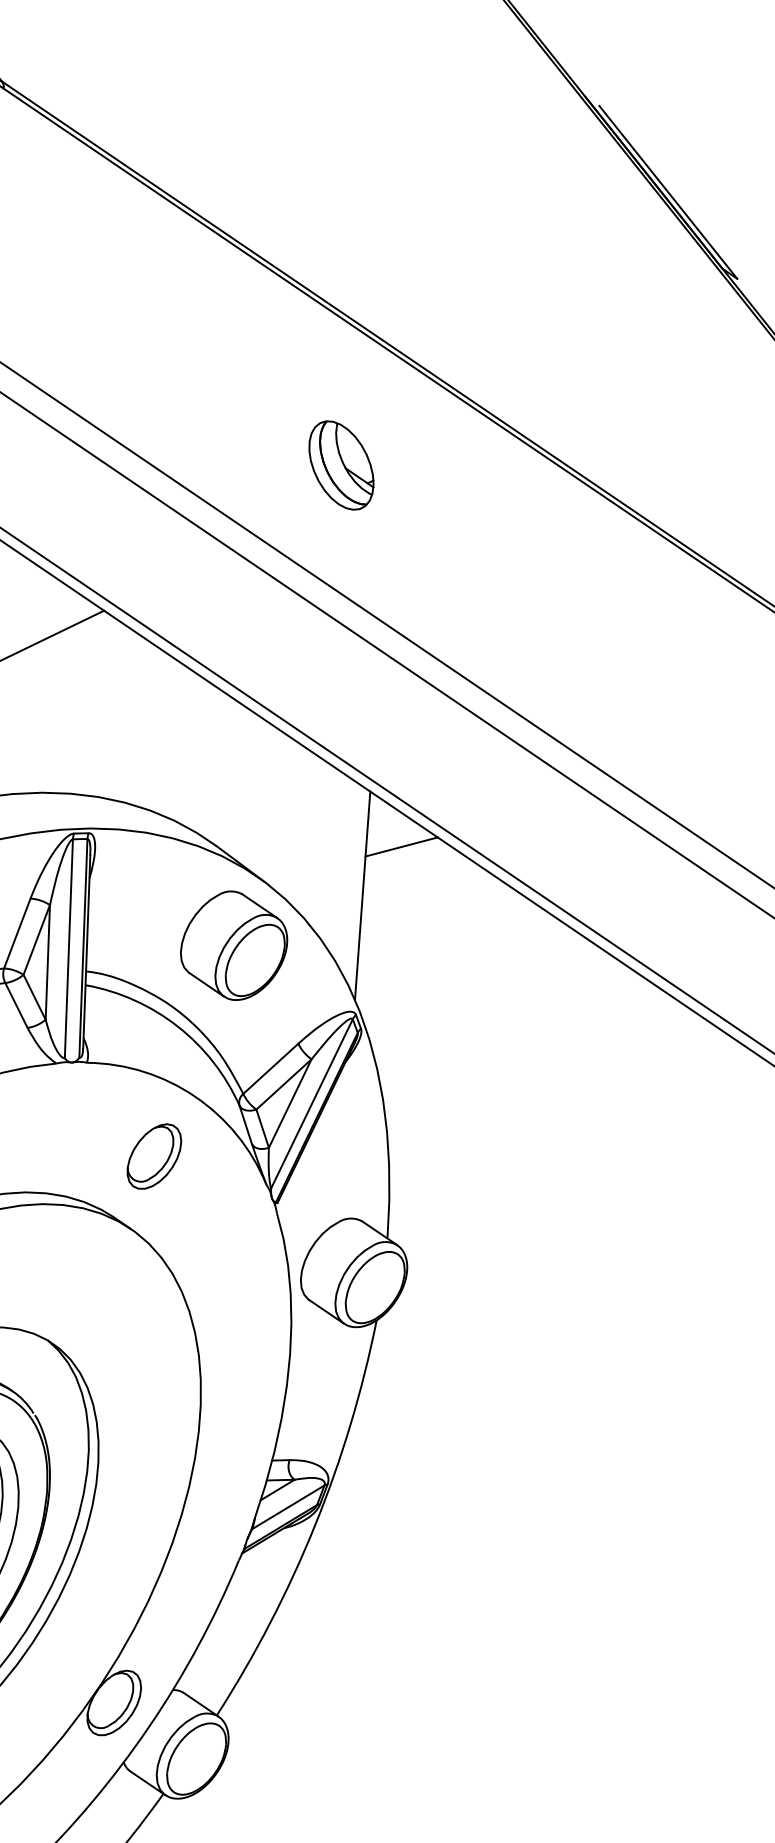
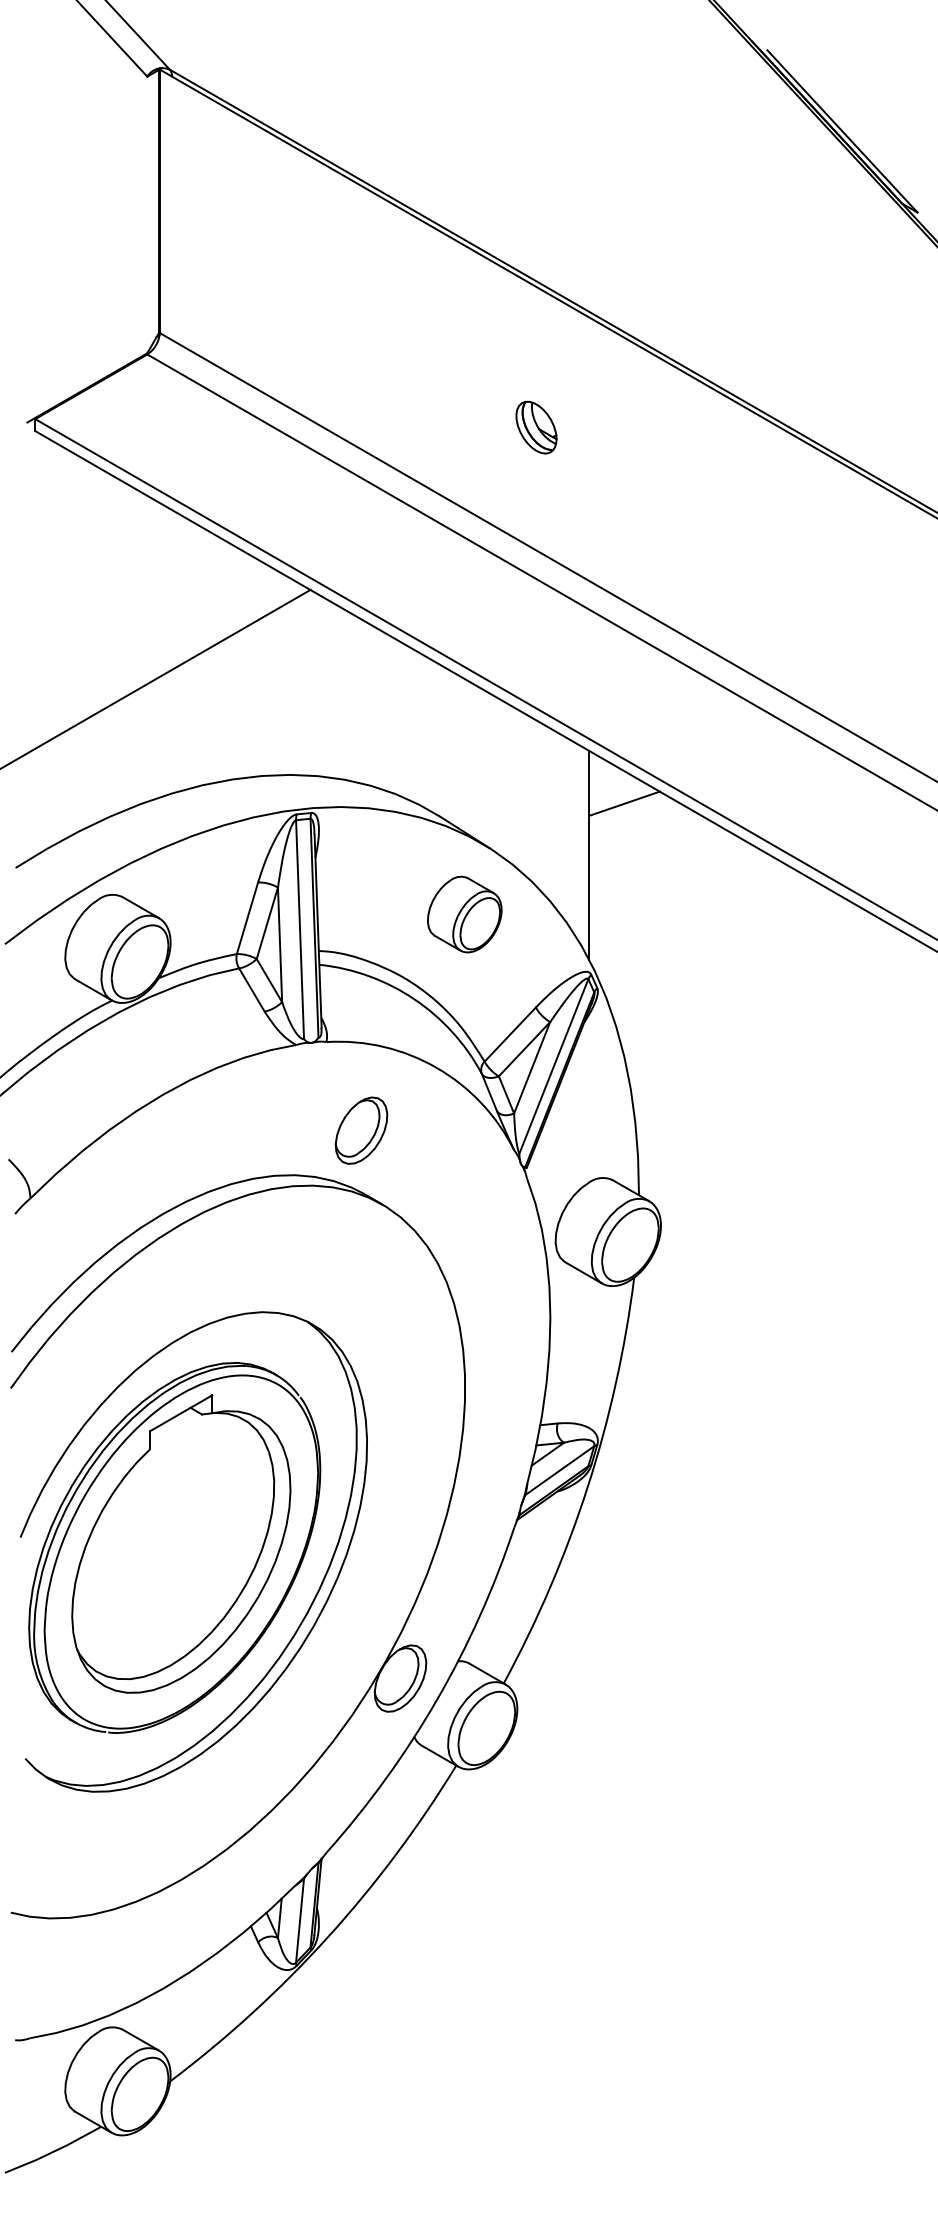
part: (341, 465) -> (536, 427), size x0.6
part: (234, 945) -> (464, 914), size x0.7
part: (154, 1156) -> (361, 1130), moved

